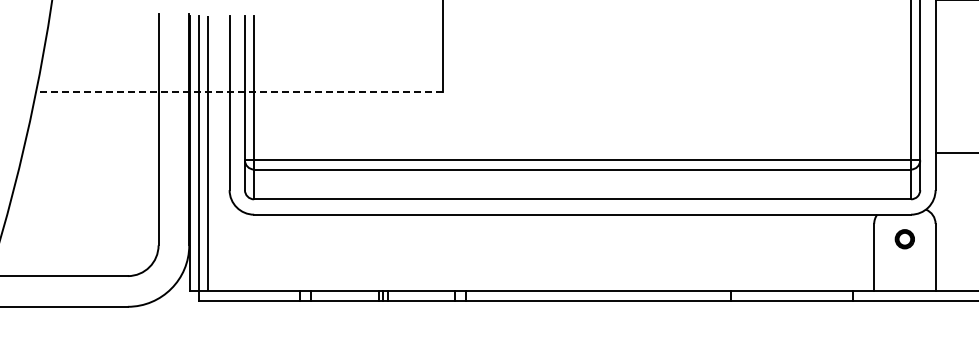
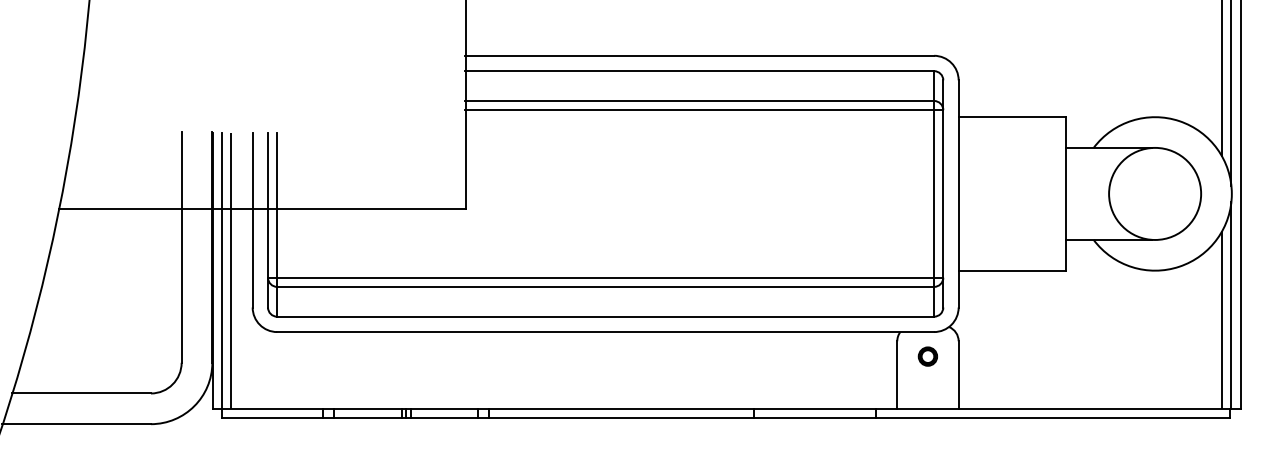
line: (238, 92) -> (261, 209), dashed -> solid

